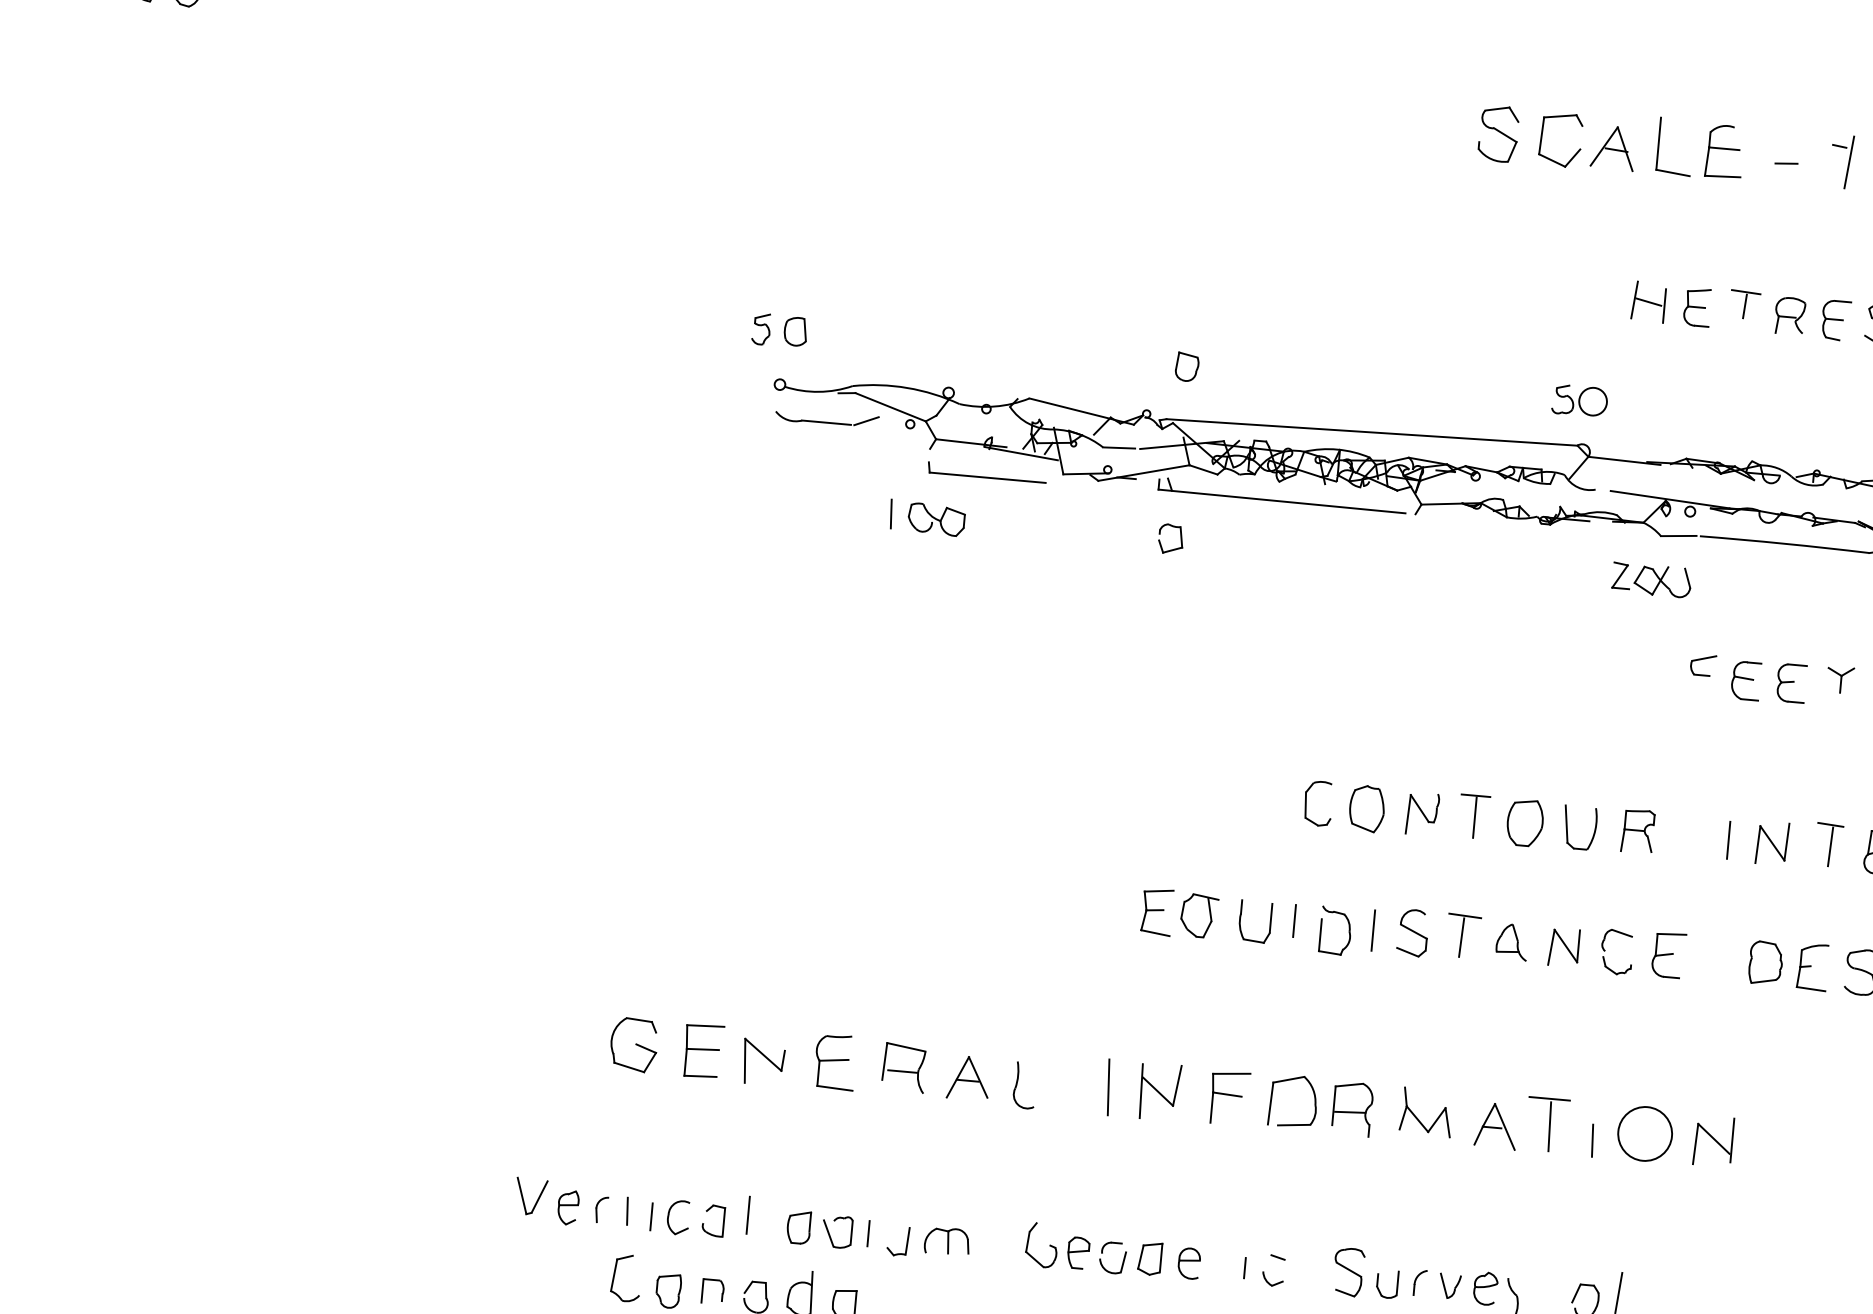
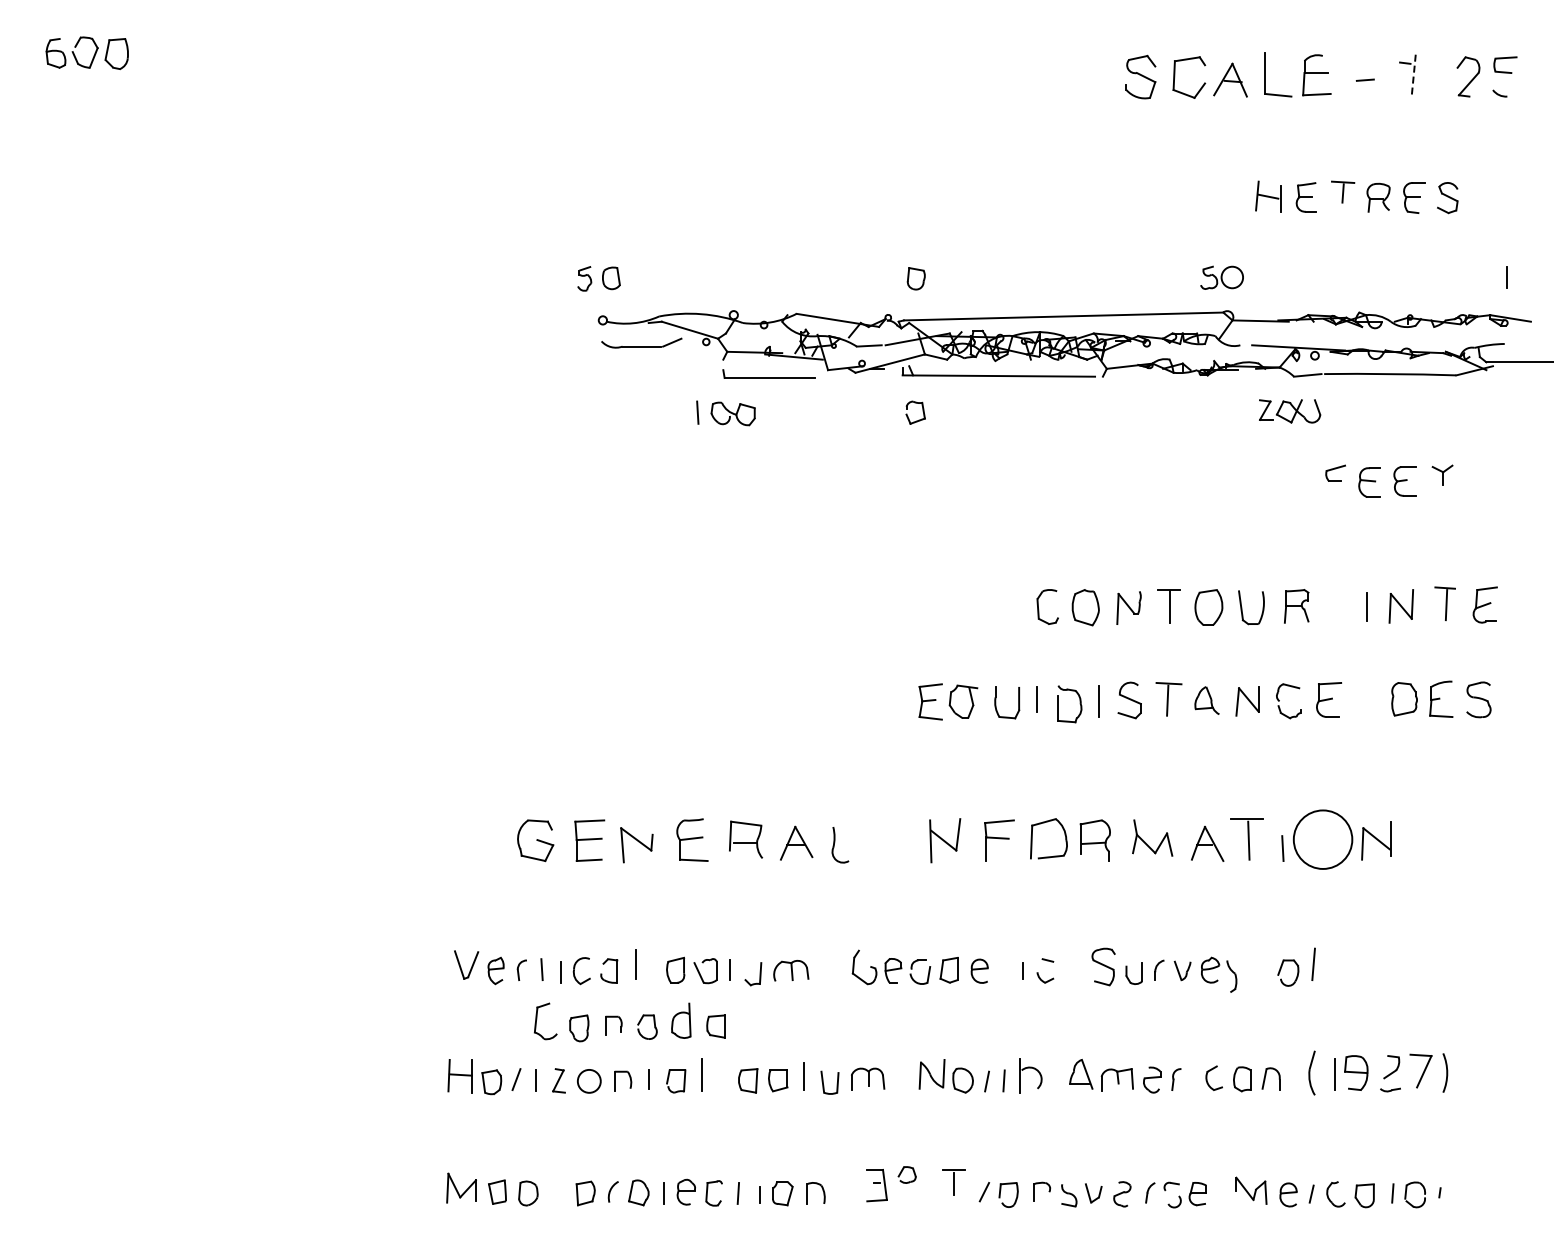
line: (1848, 163) -> (1413, 75), solid -> dashed
line: (1107, 1087) -> (904, 840), removed
circle: (1644, 1133) -> (1322, 839), size x1.4

